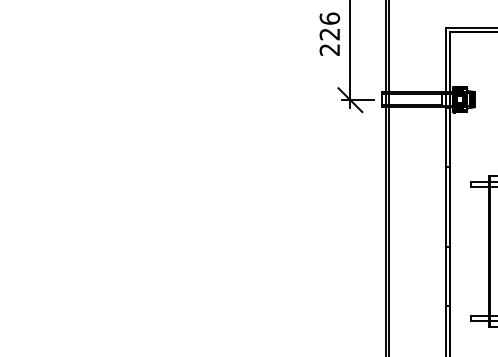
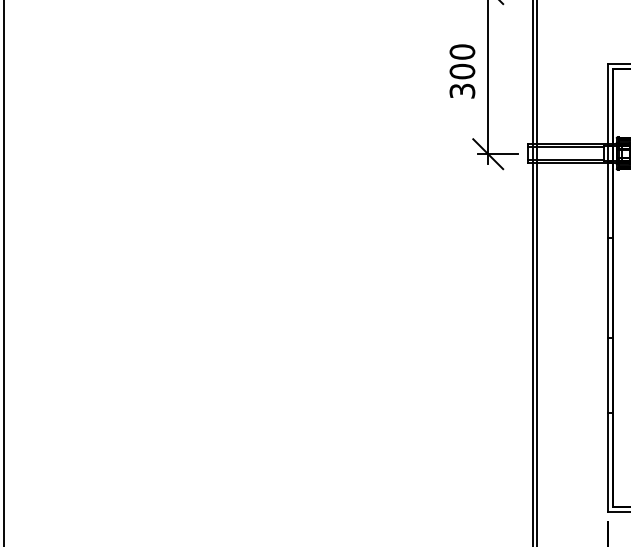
text: (329, 34) -> (462, 71), 226 -> 300

